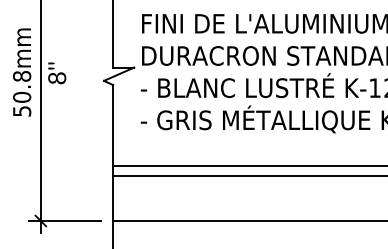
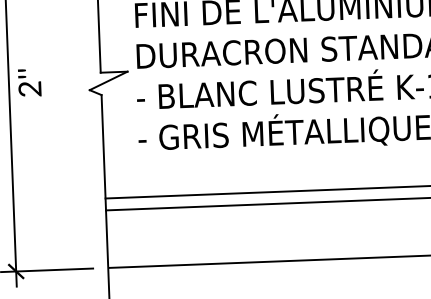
text: (57, 78) -> (30, 89), 8''\f] -> 2''\f]

